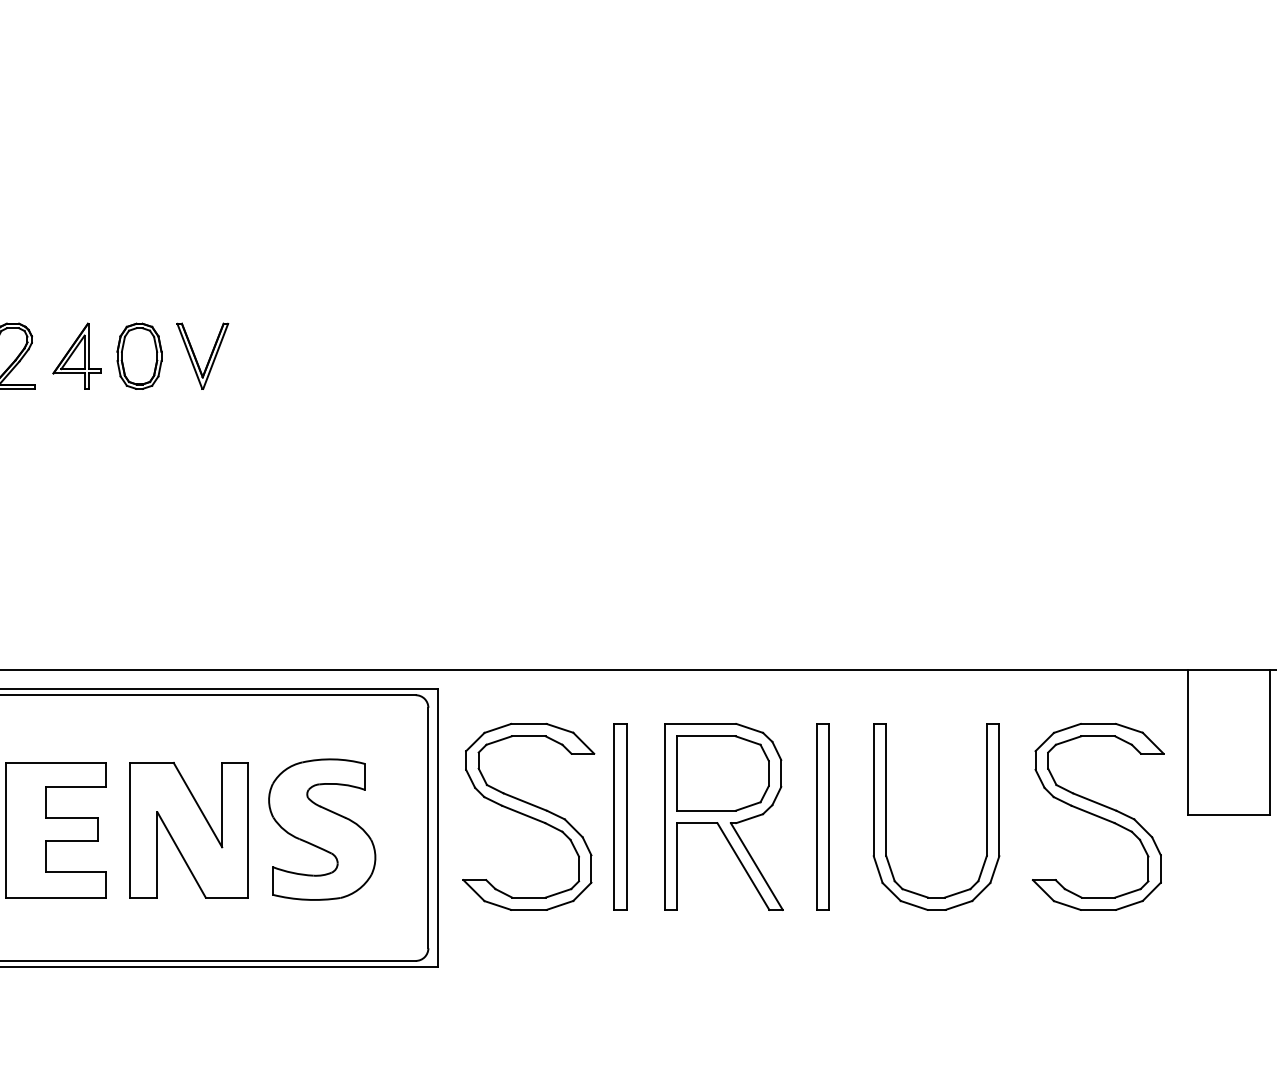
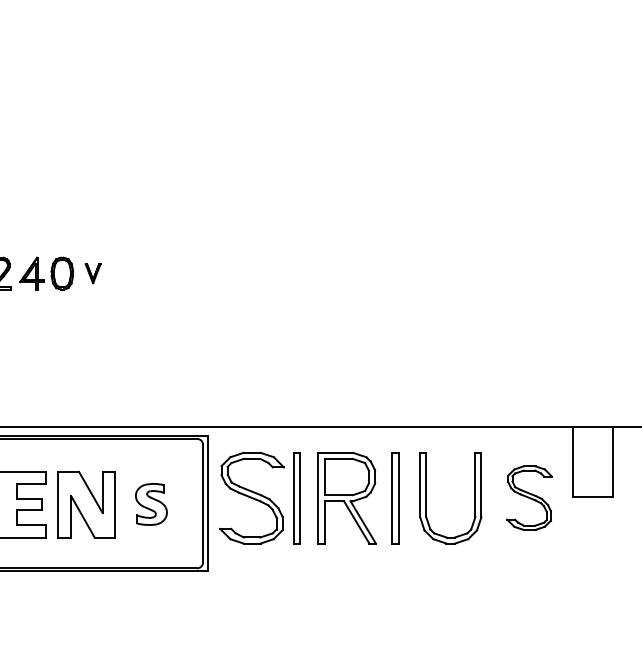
part: (201, 355) -> (92, 273), size x0.6
part: (1098, 815) -> (529, 497), size x0.7
part: (322, 829) -> (151, 504), size x0.6

